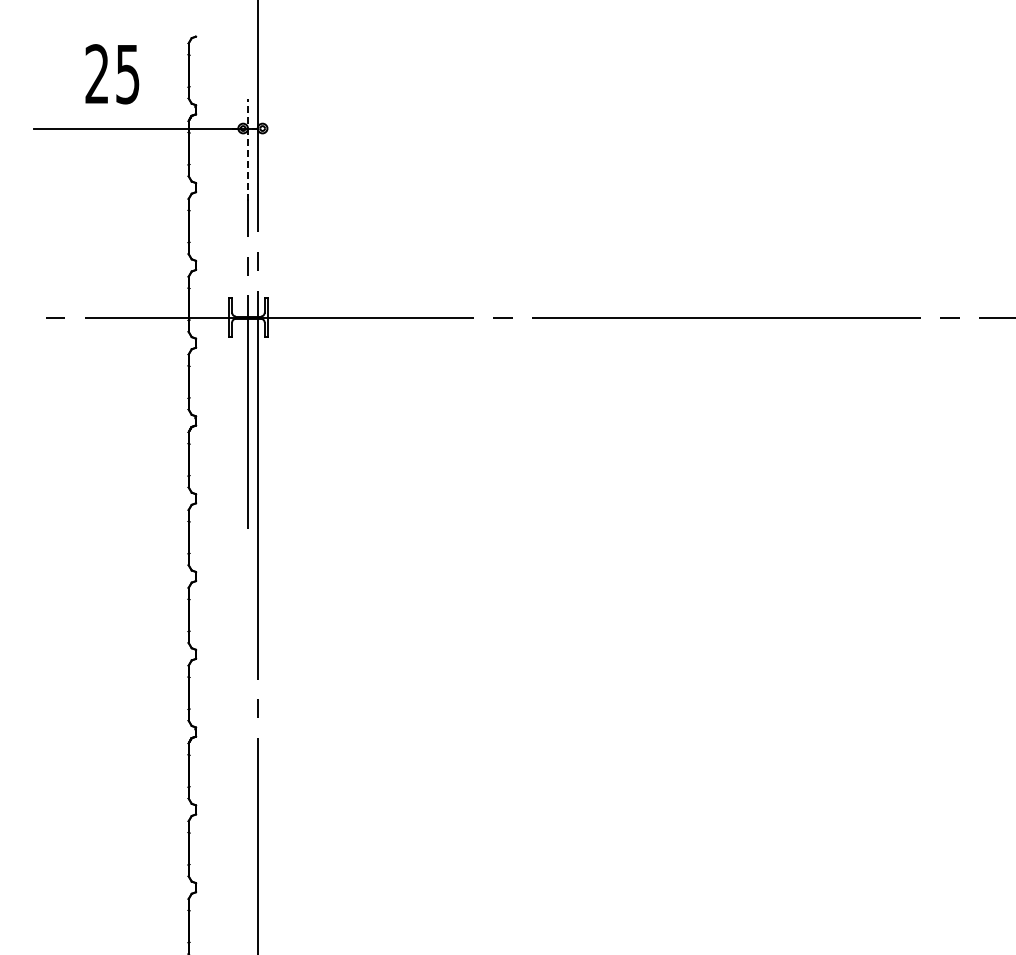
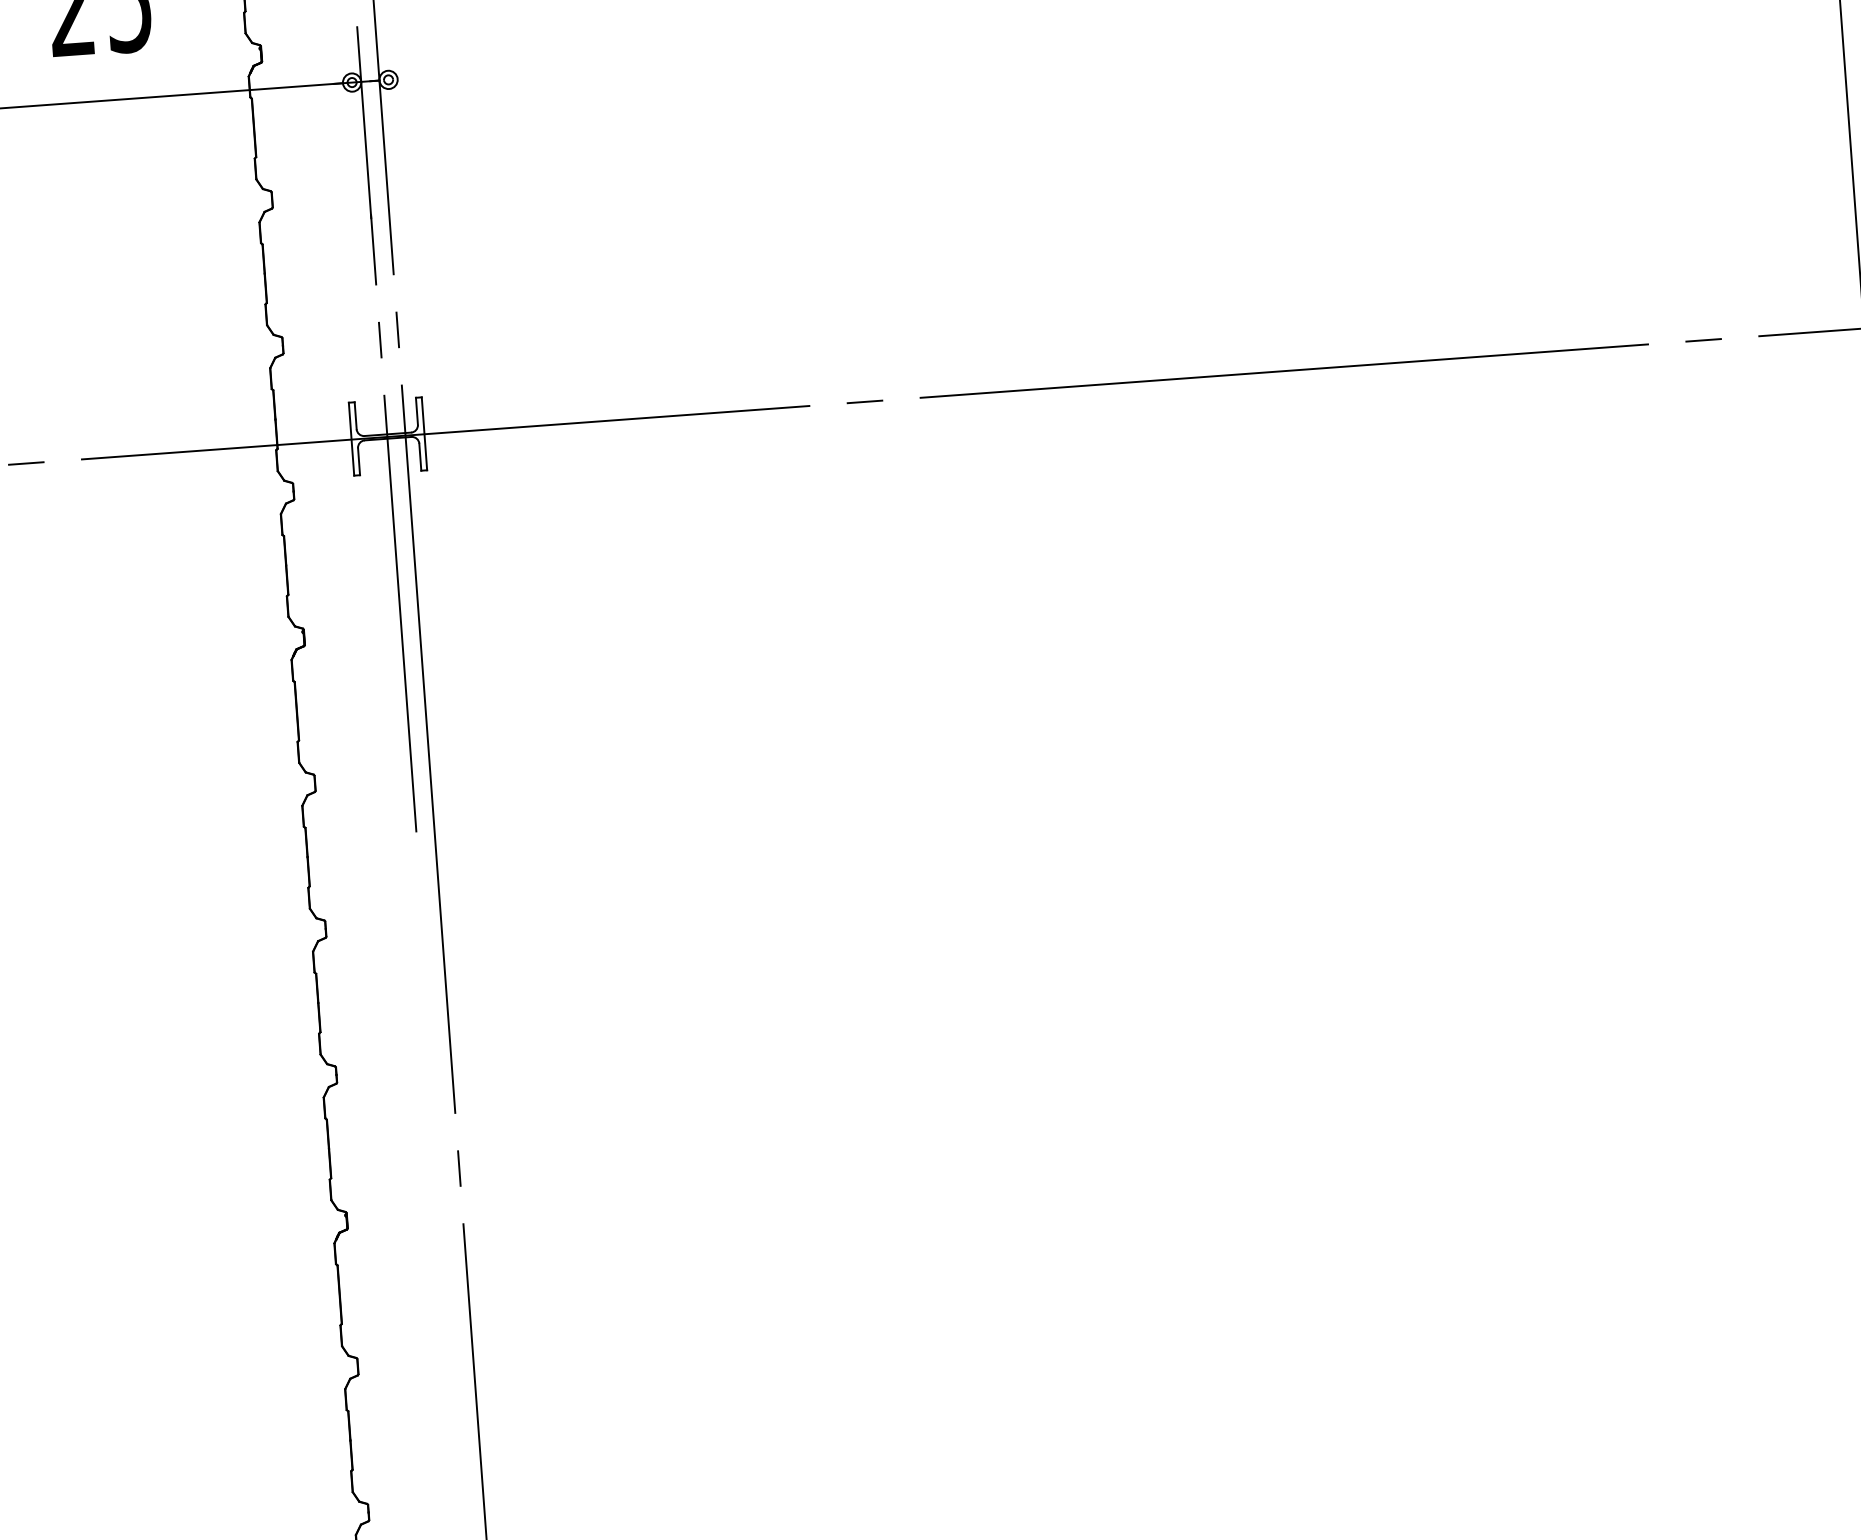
line: (248, 150) -> (365, 123), dashed -> solid

